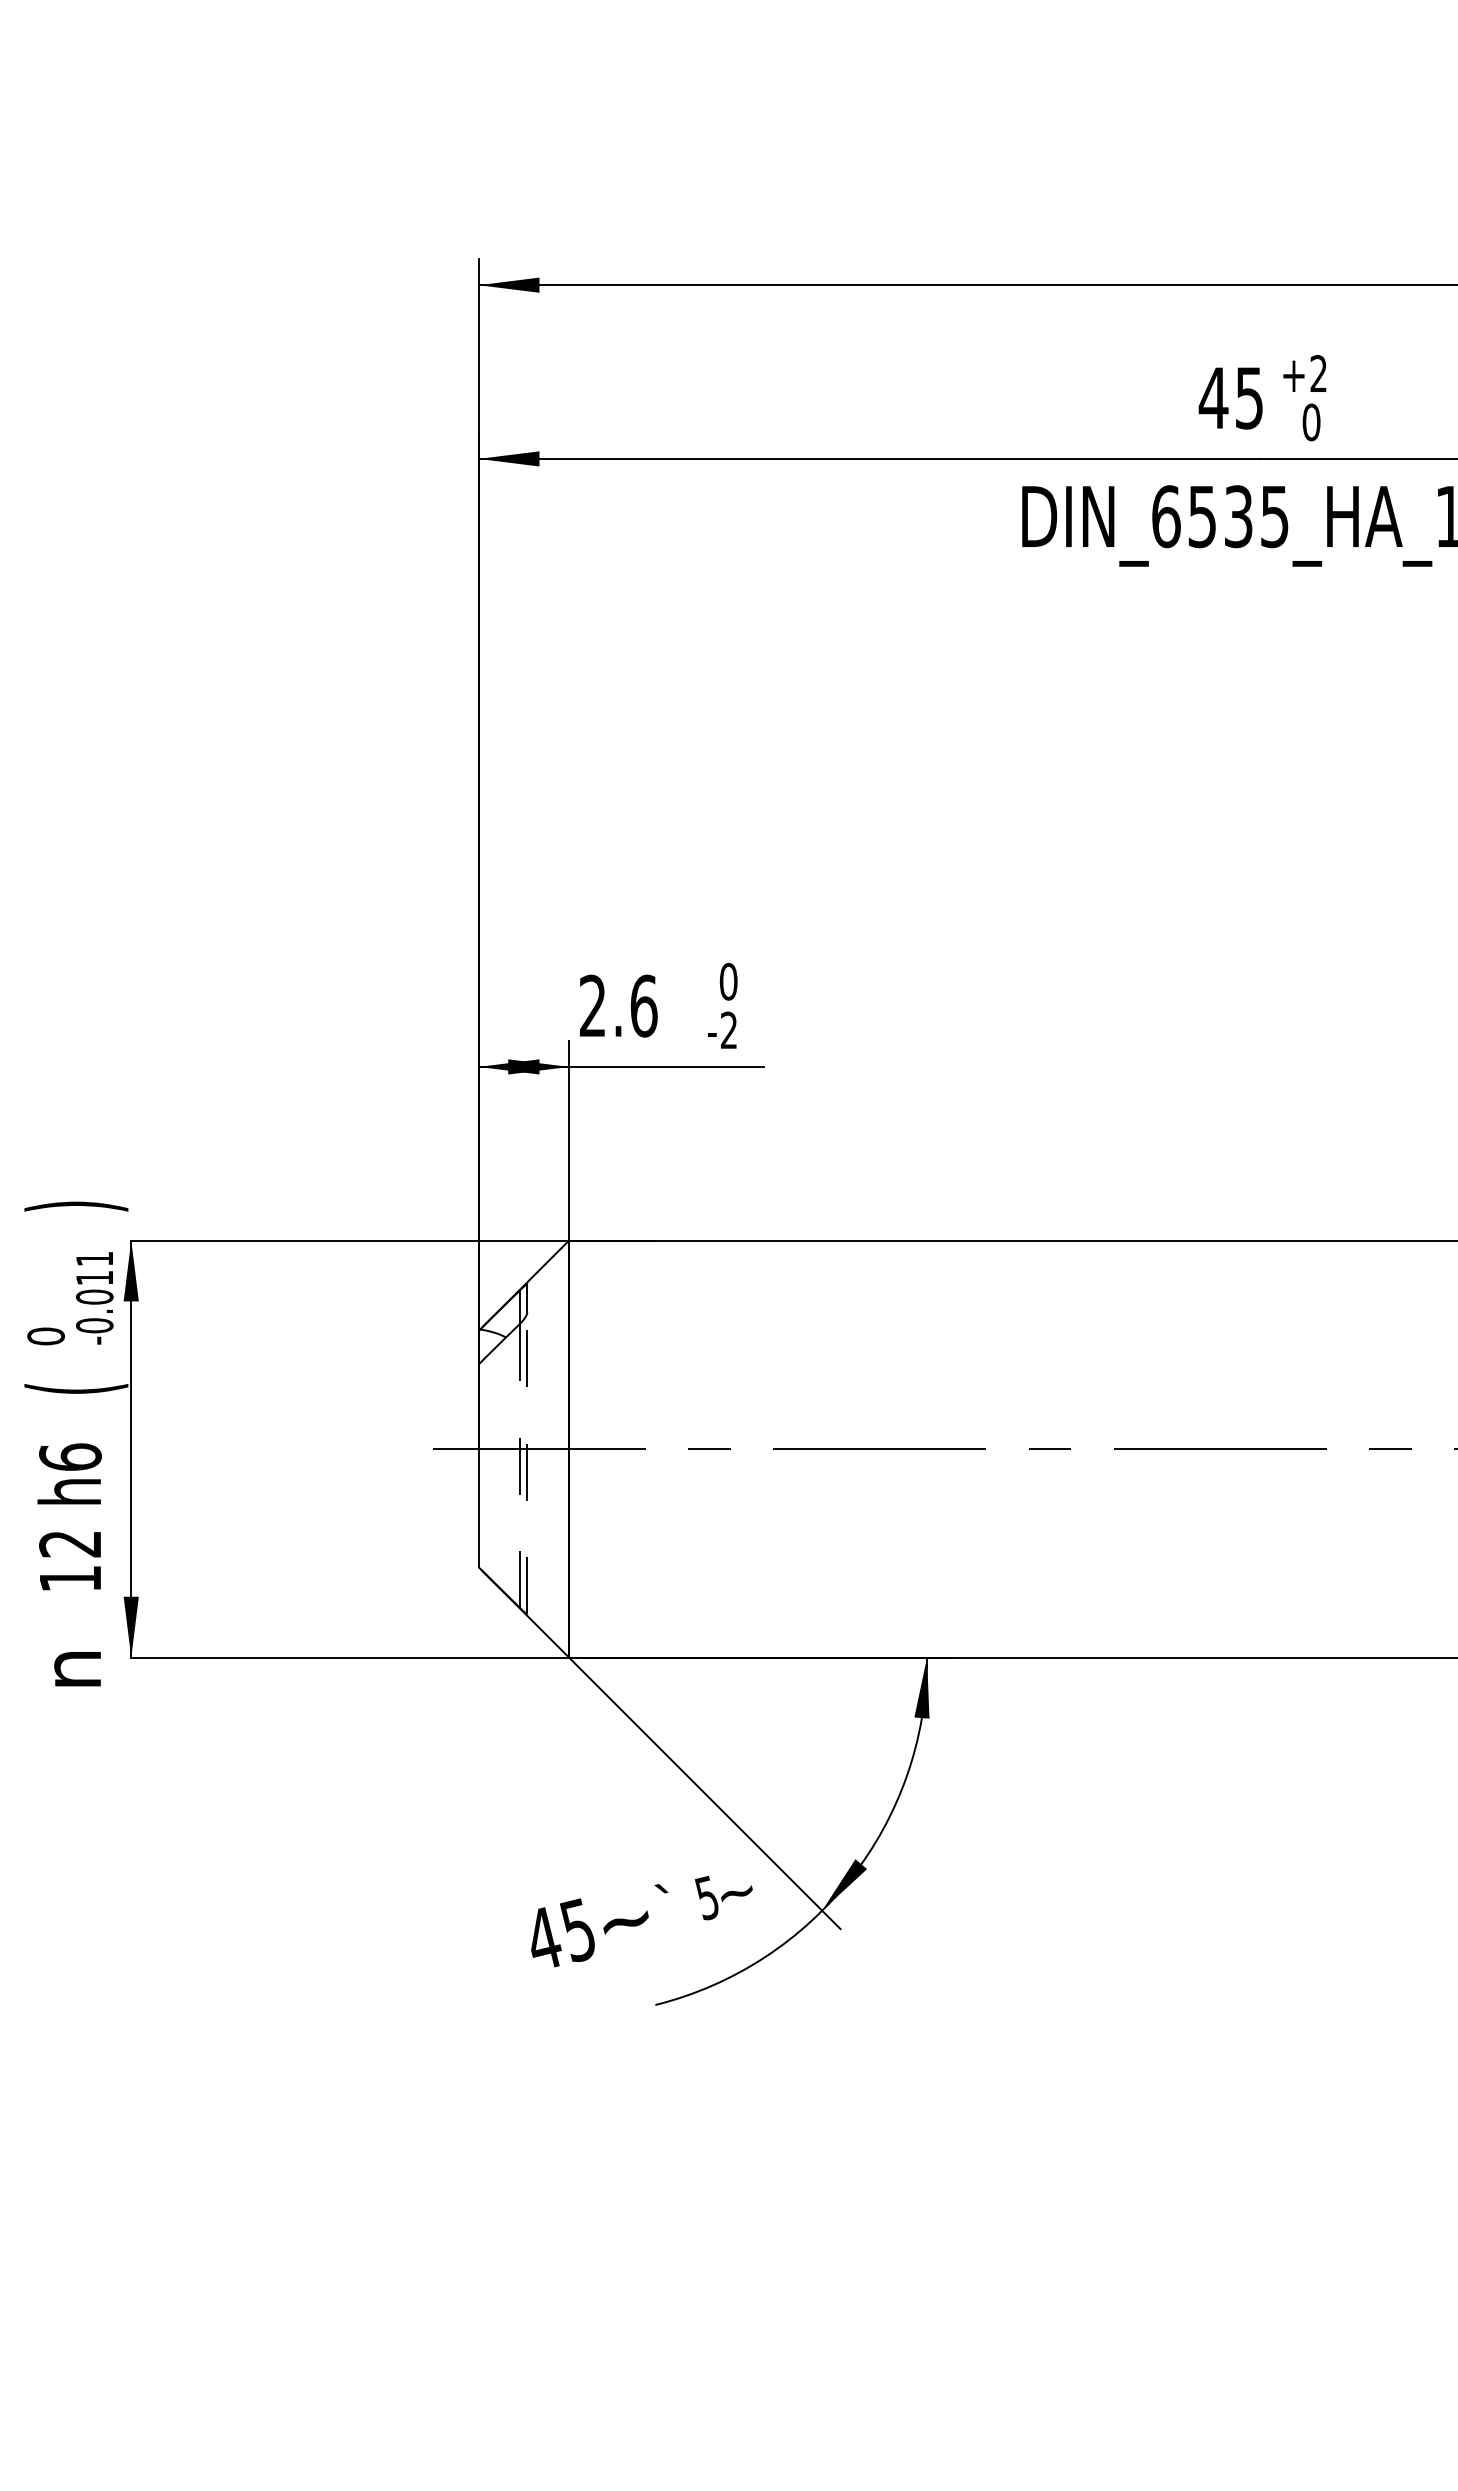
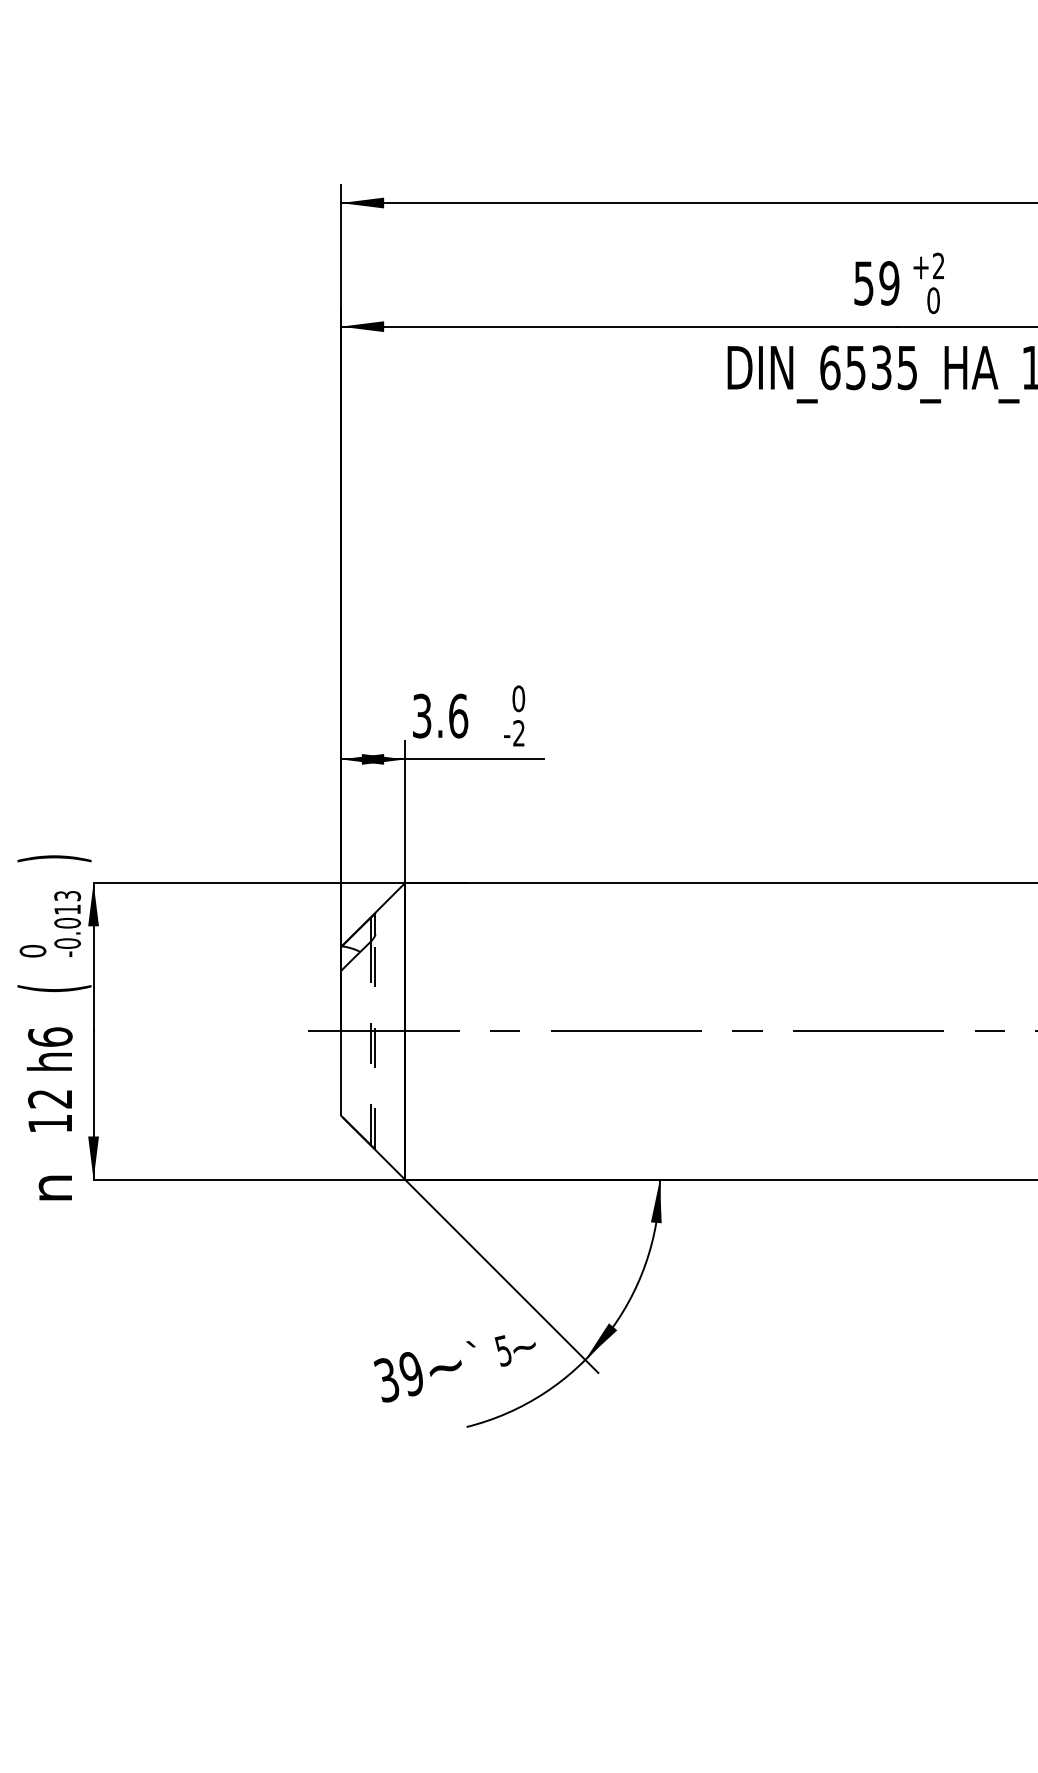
text: (1230, 397) -> (875, 282), 45 -> 59
text: (592, 1005) -> (421, 715), 2.6 -> 3.6
text: (94, 1258) -> (67, 895), -0.011 -> -0.013
text: (559, 1934) -> (398, 1376), 45 -> 39

